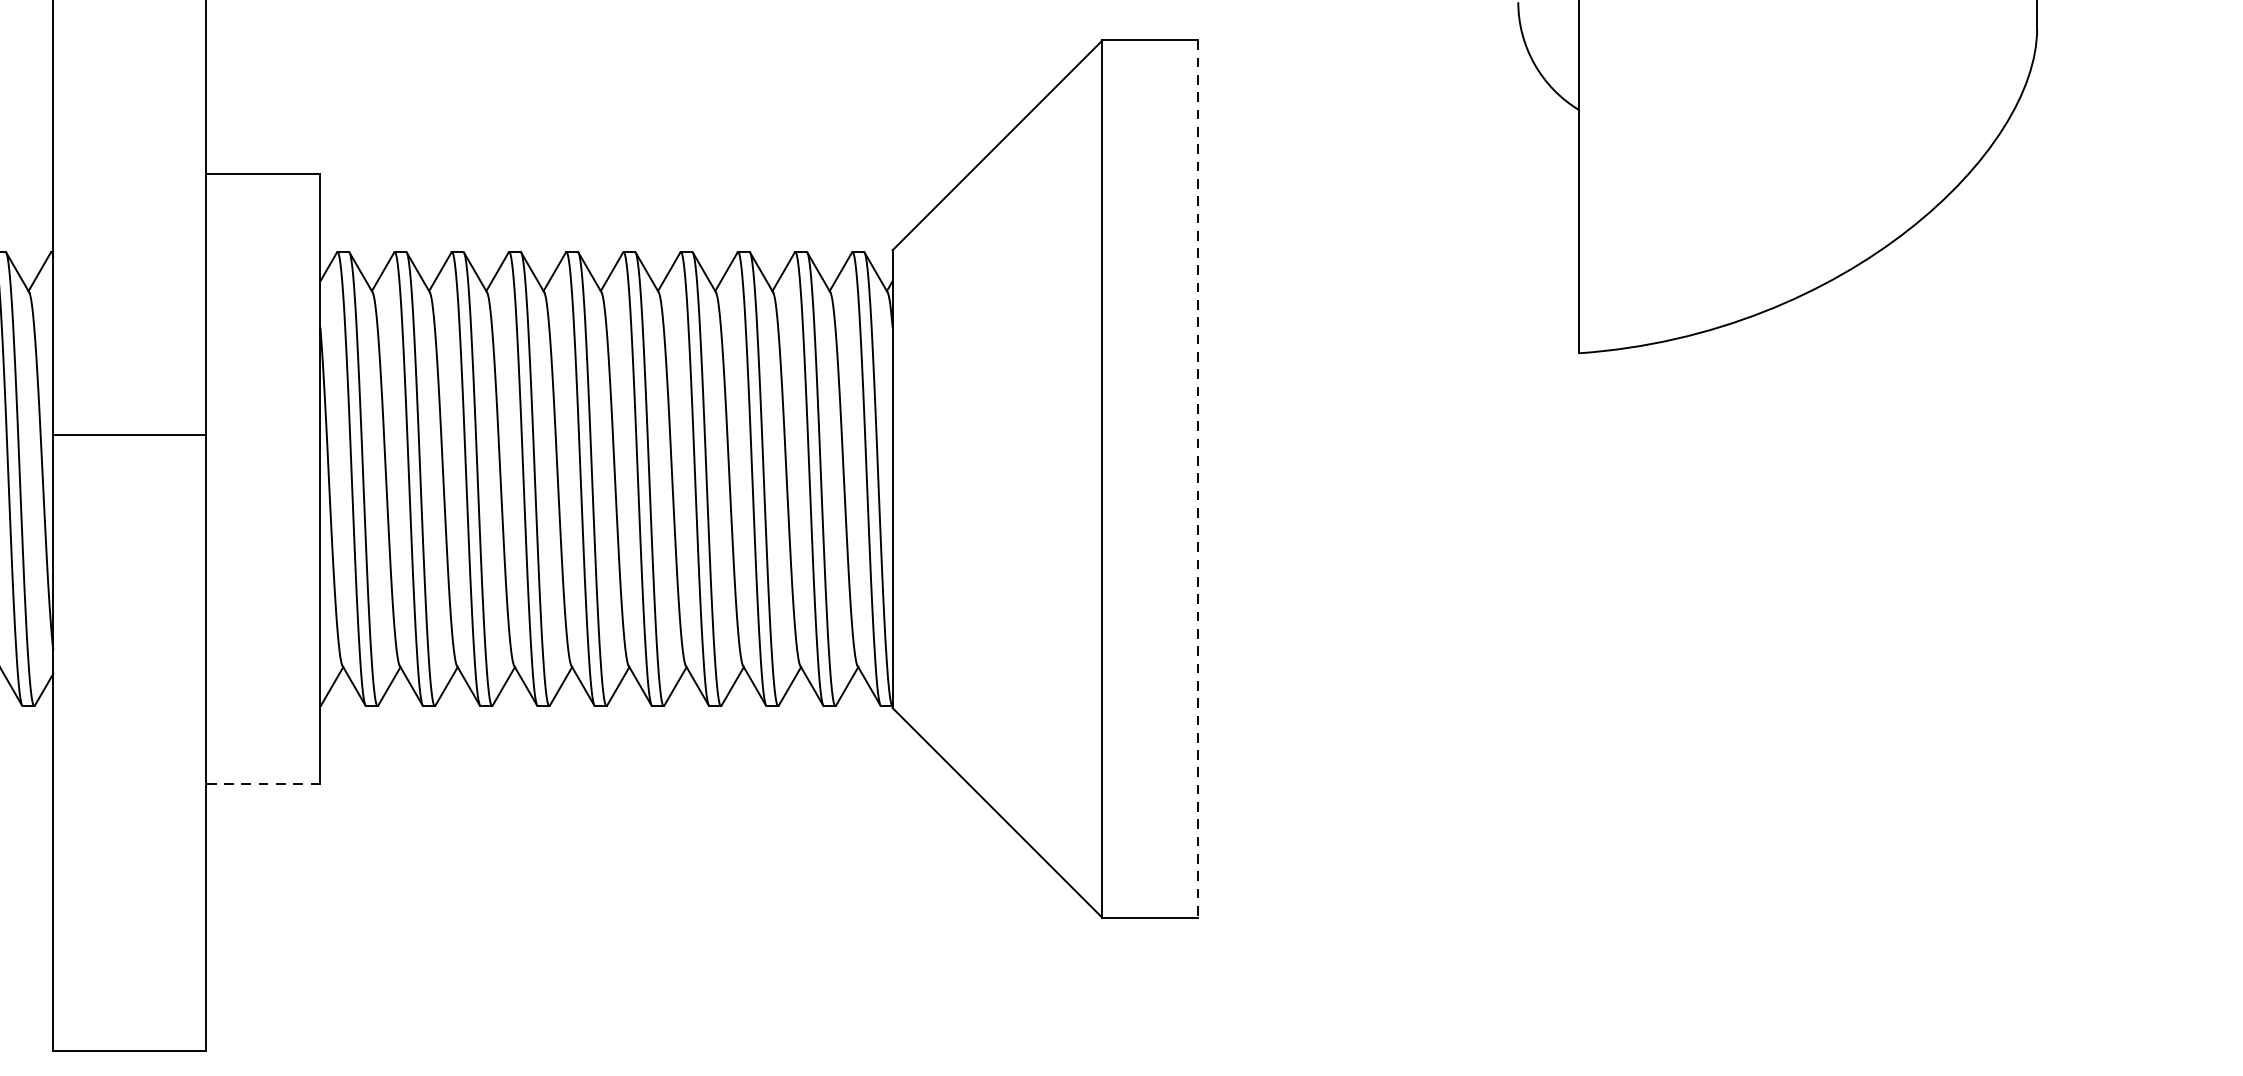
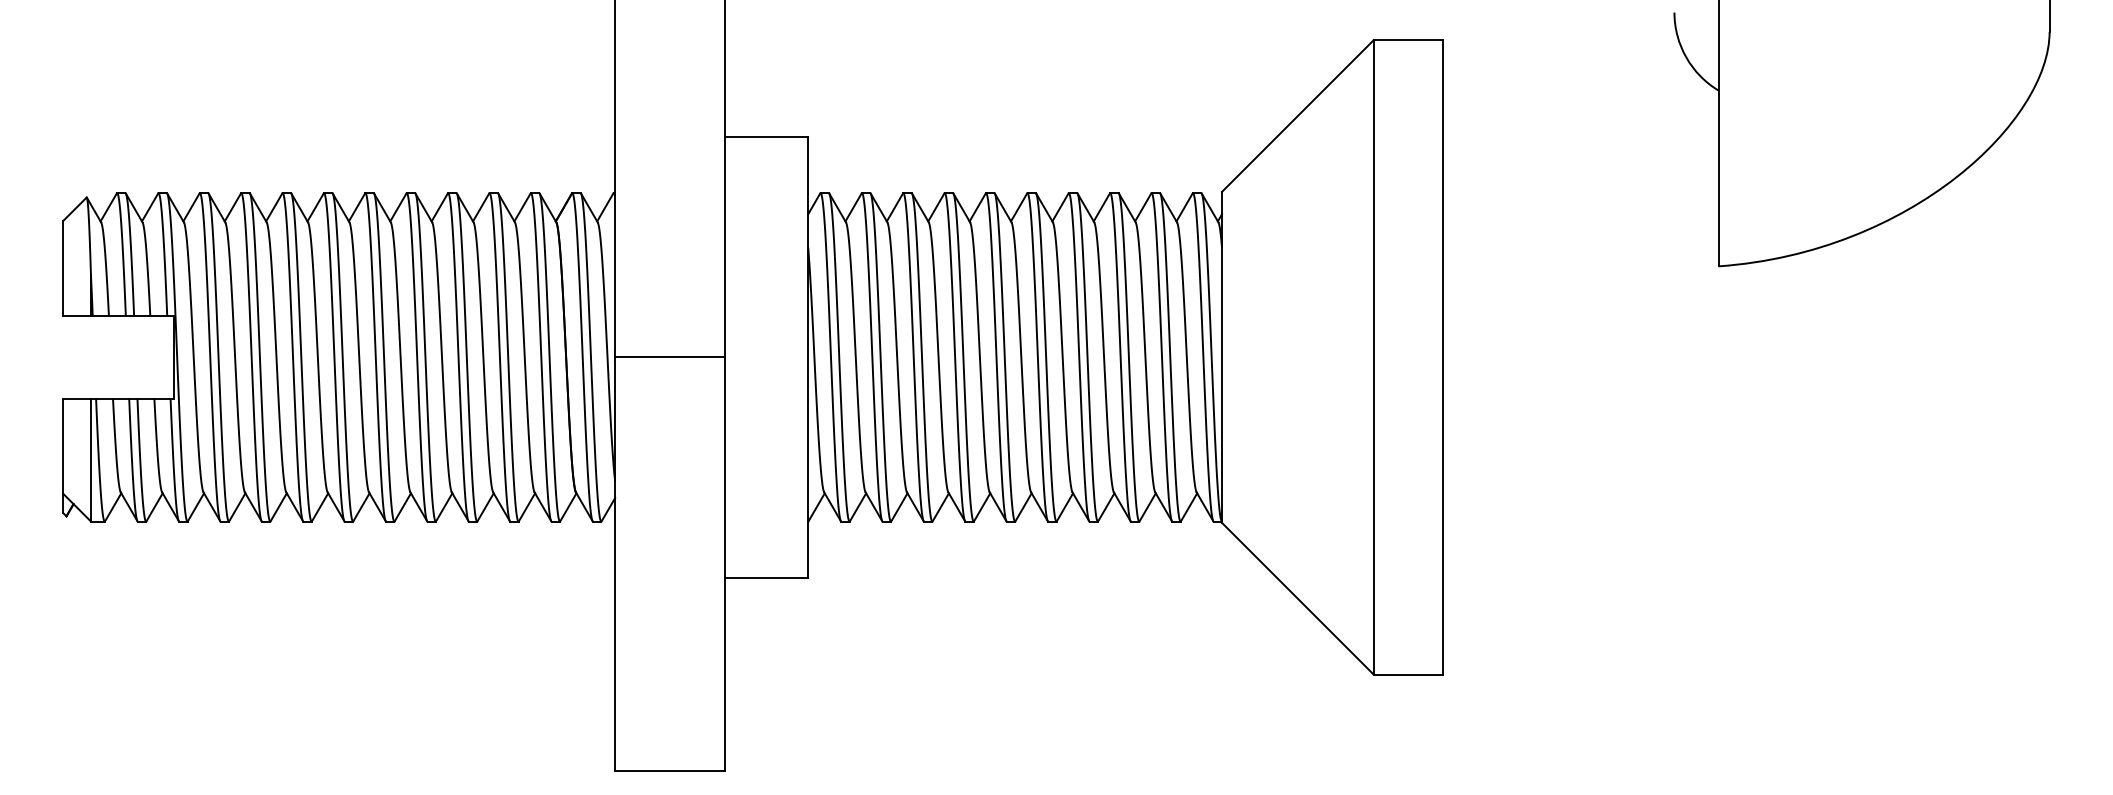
line: (129, 435) -> (670, 357), moved
line: (1197, 479) -> (1442, 357), dashed -> solid
line: (262, 784) -> (766, 578), dashed -> solid

